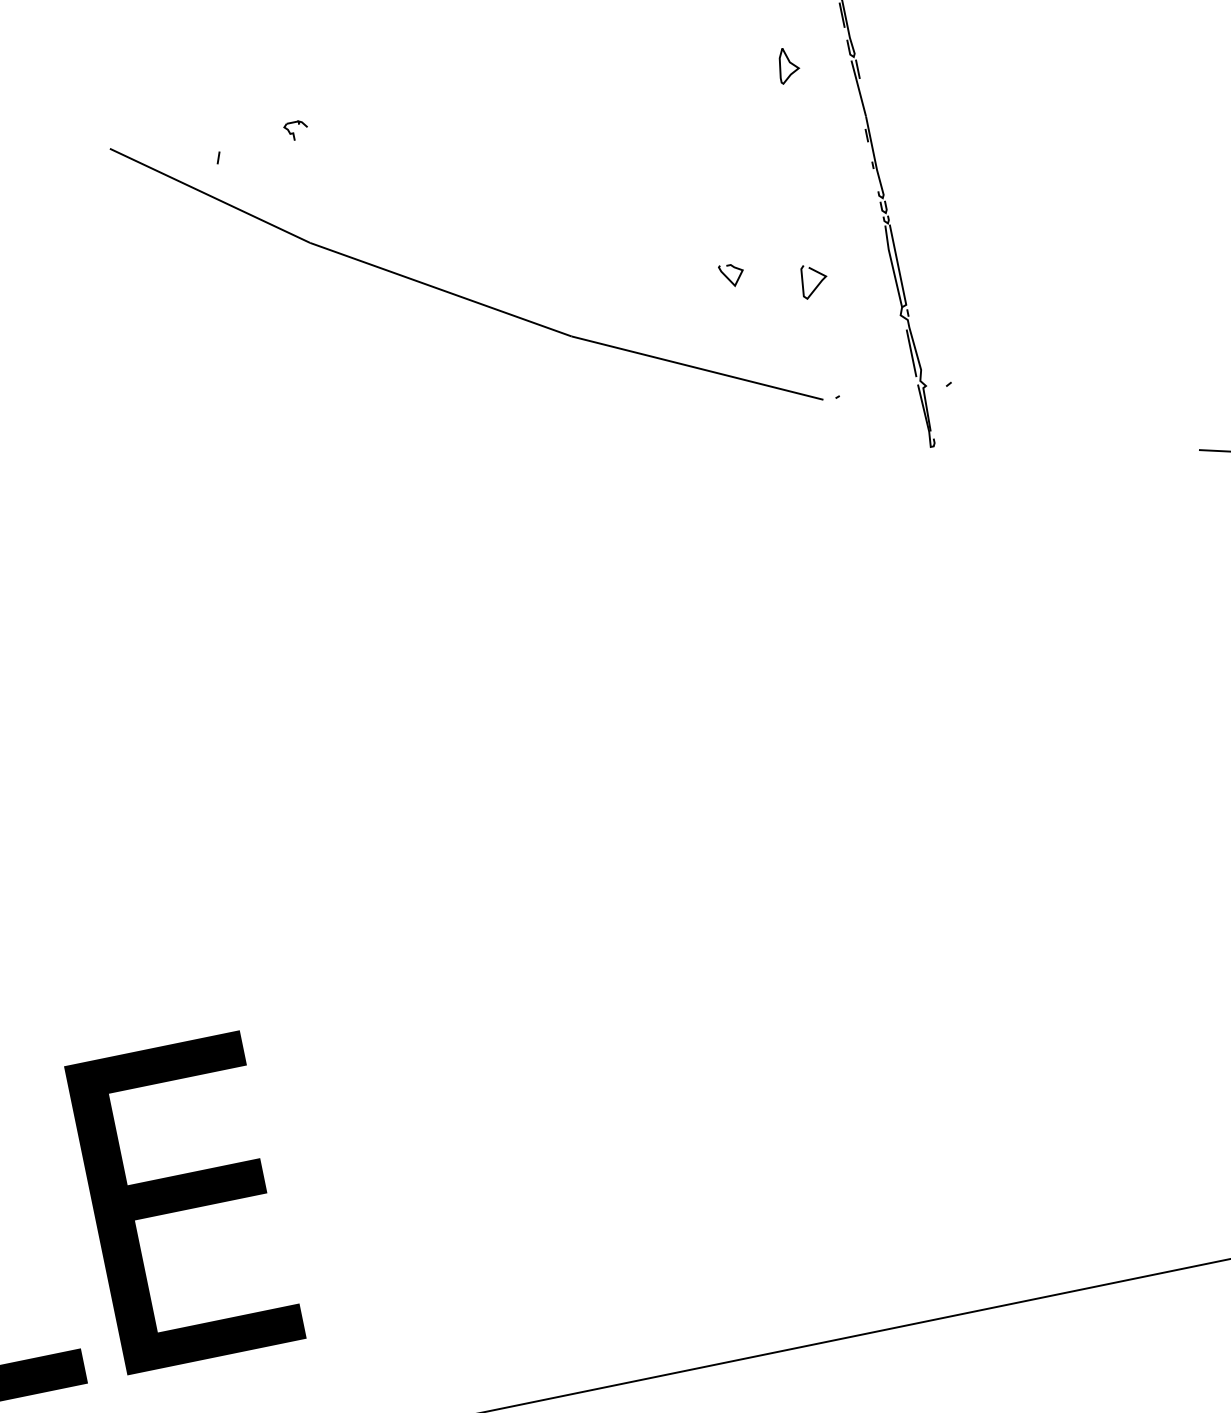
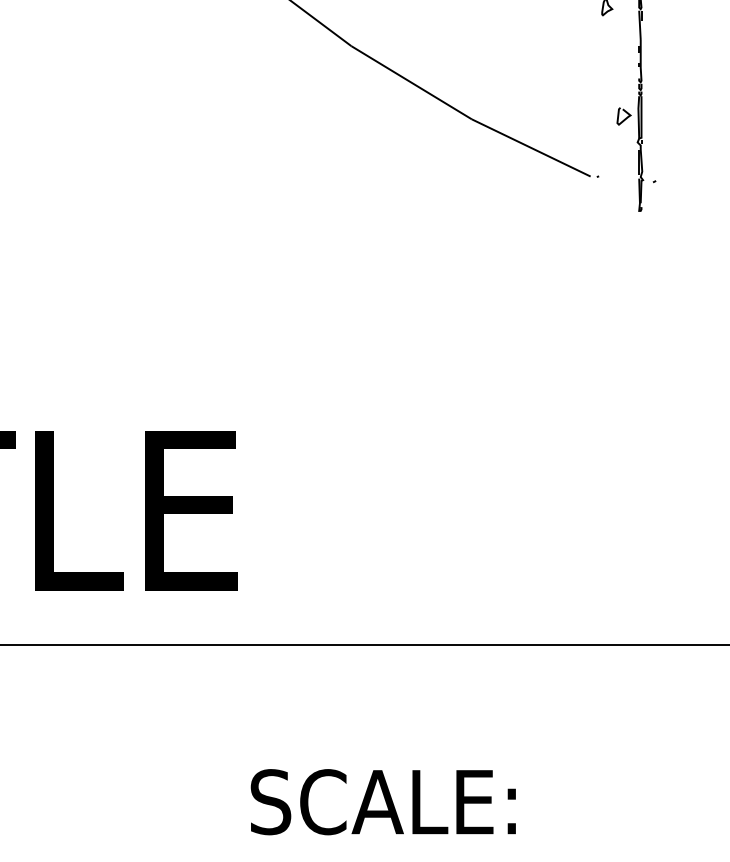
curve: (729, 278) -> (556, 106), removed
curve: (815, 284) -> (624, 118), moved

